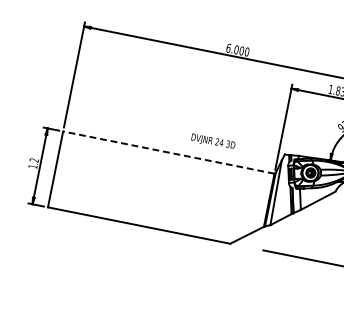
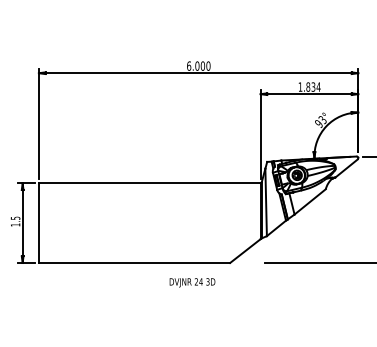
text: (213, 141) -> (192, 282), moved
line: (168, 152) -> (149, 183), dashed -> solid
text: (34, 159) -> (15, 217), 1.2 -> 1.5

